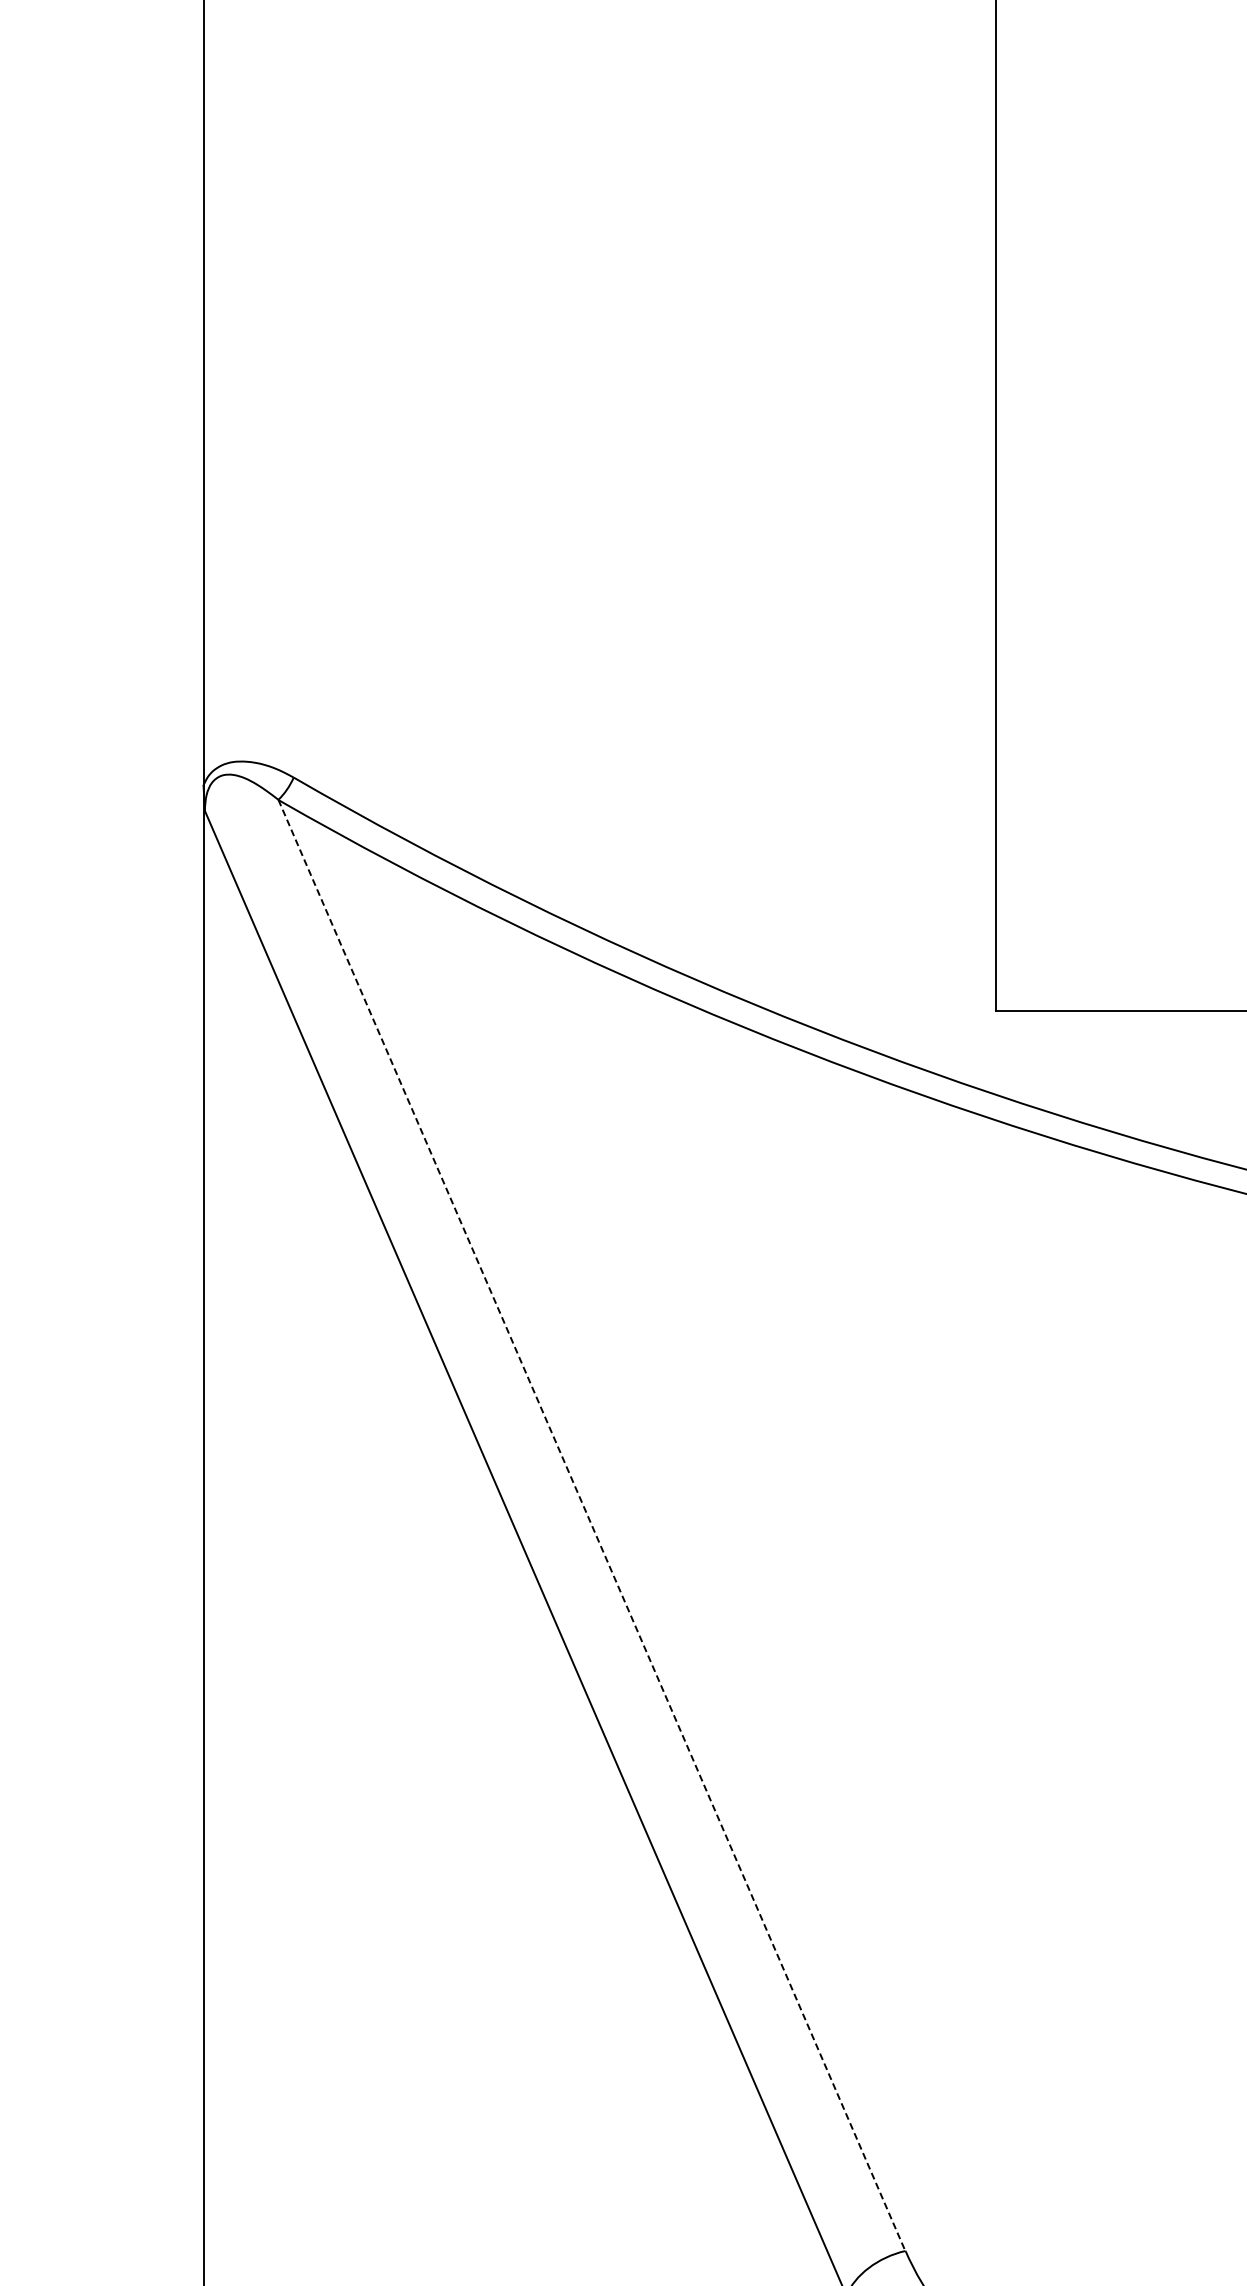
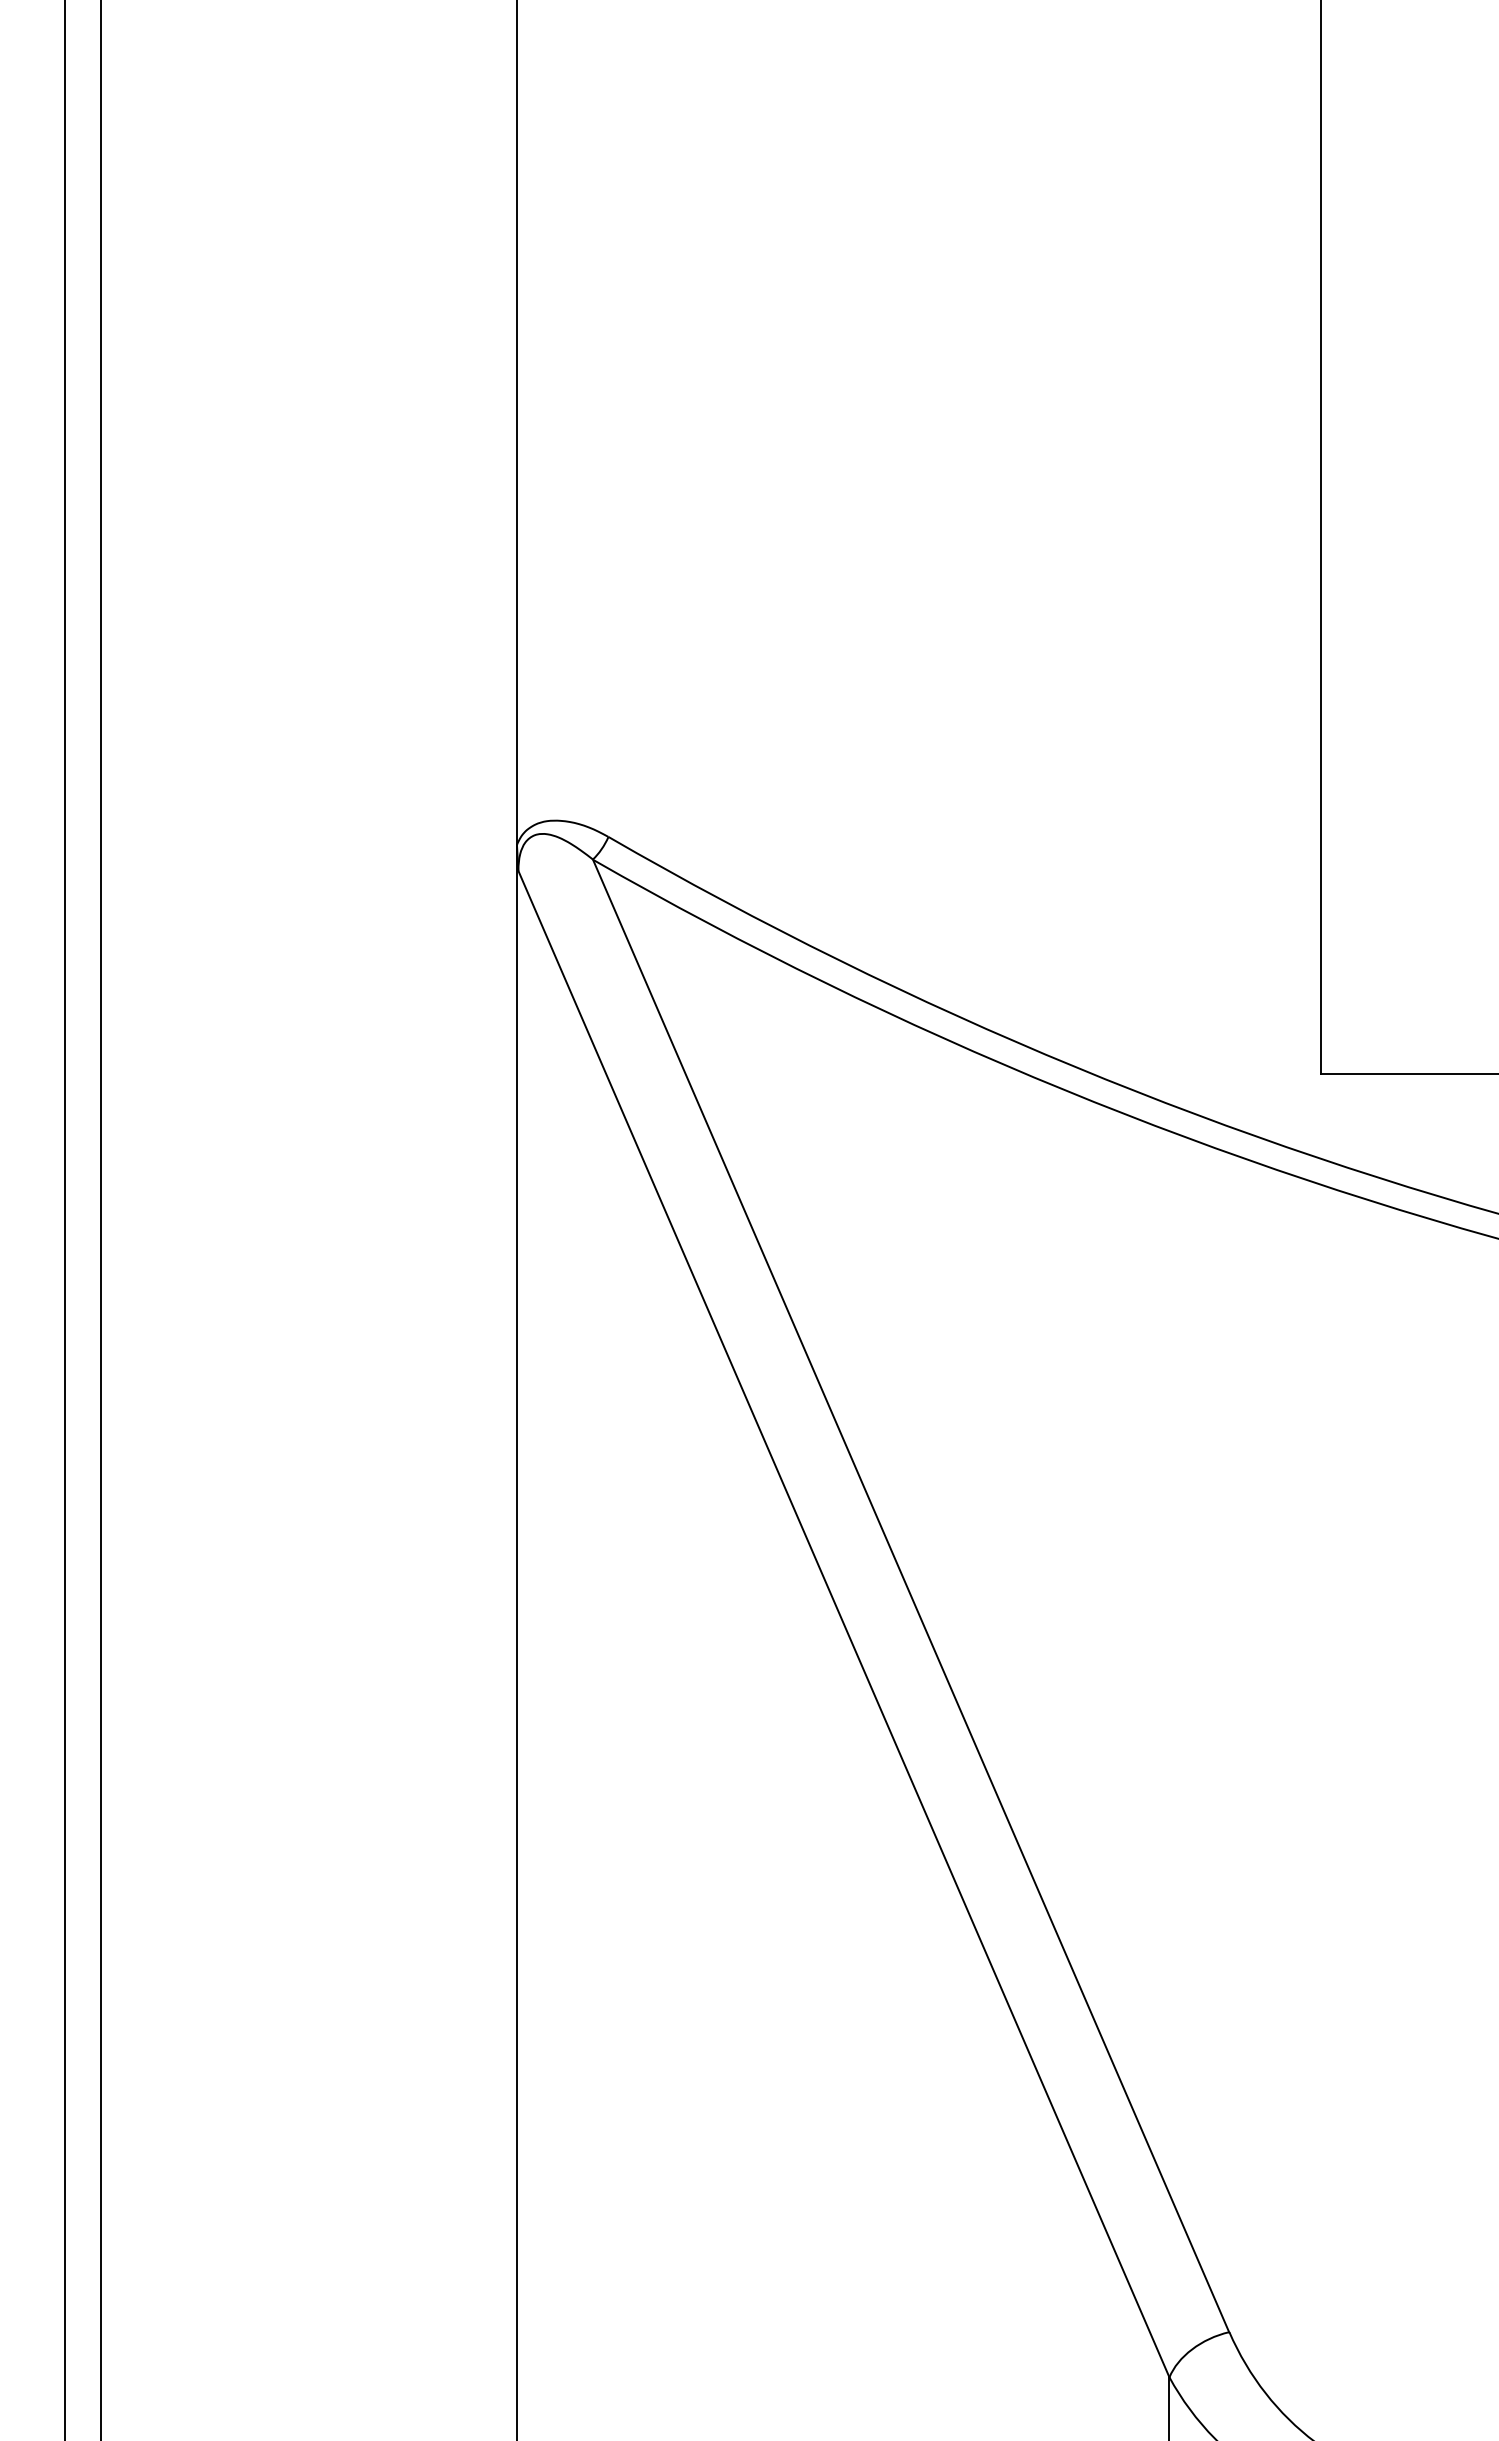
line: (592, 1526) -> (911, 1596), dashed -> solid

